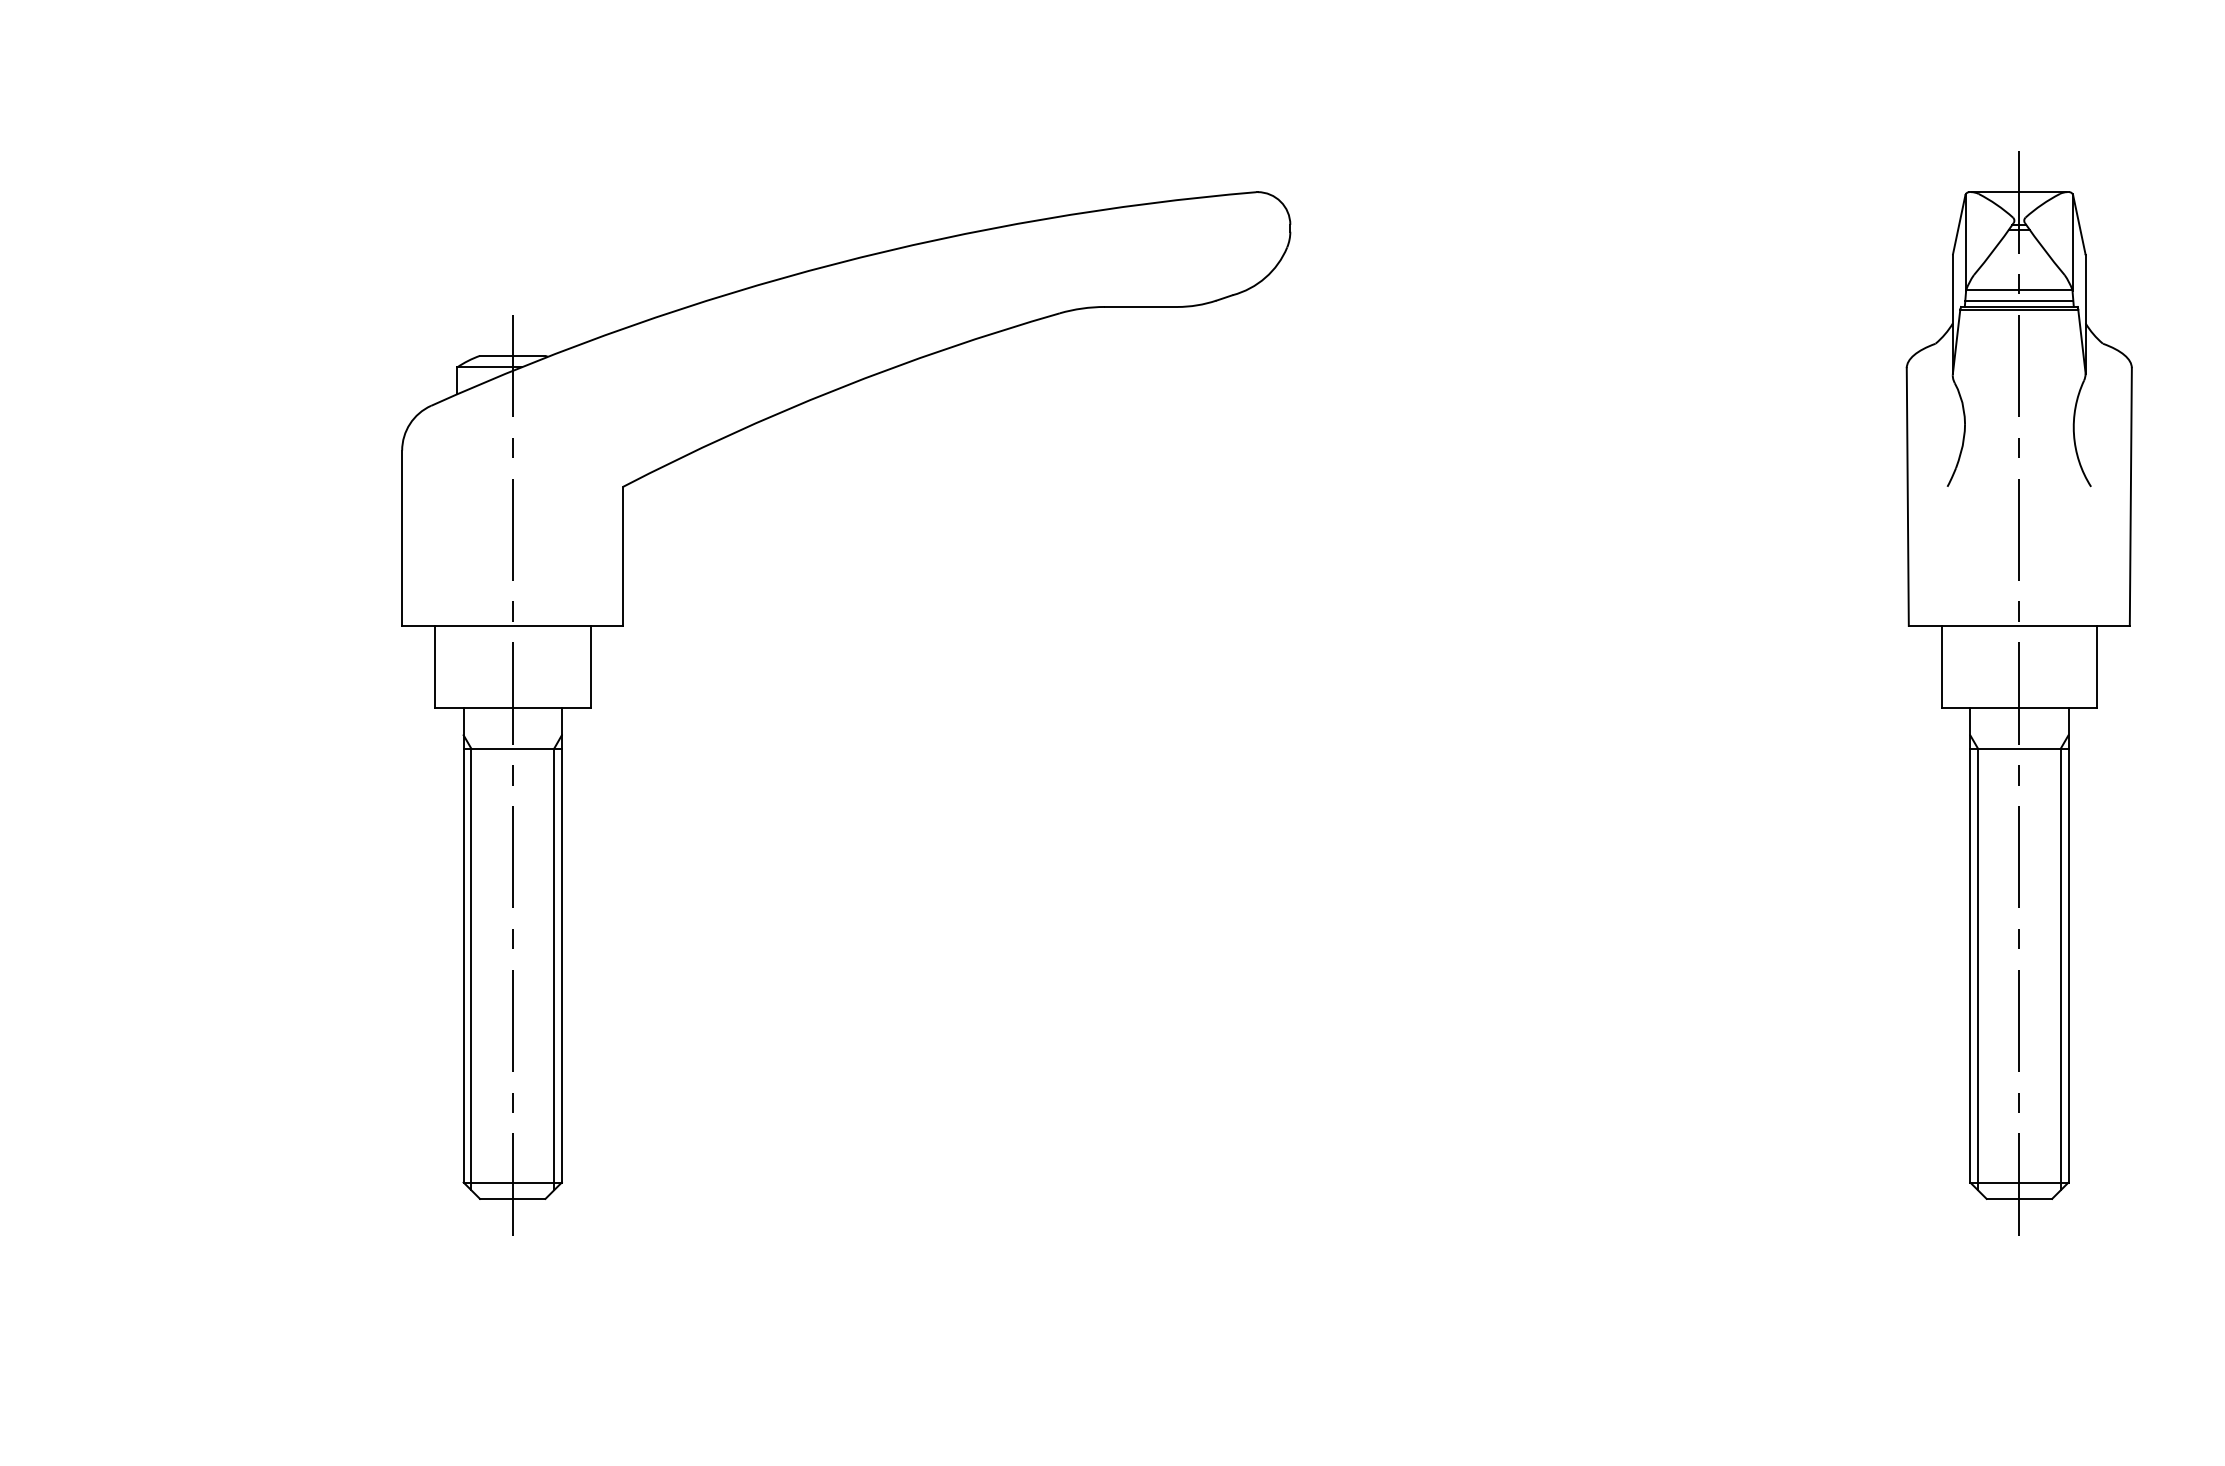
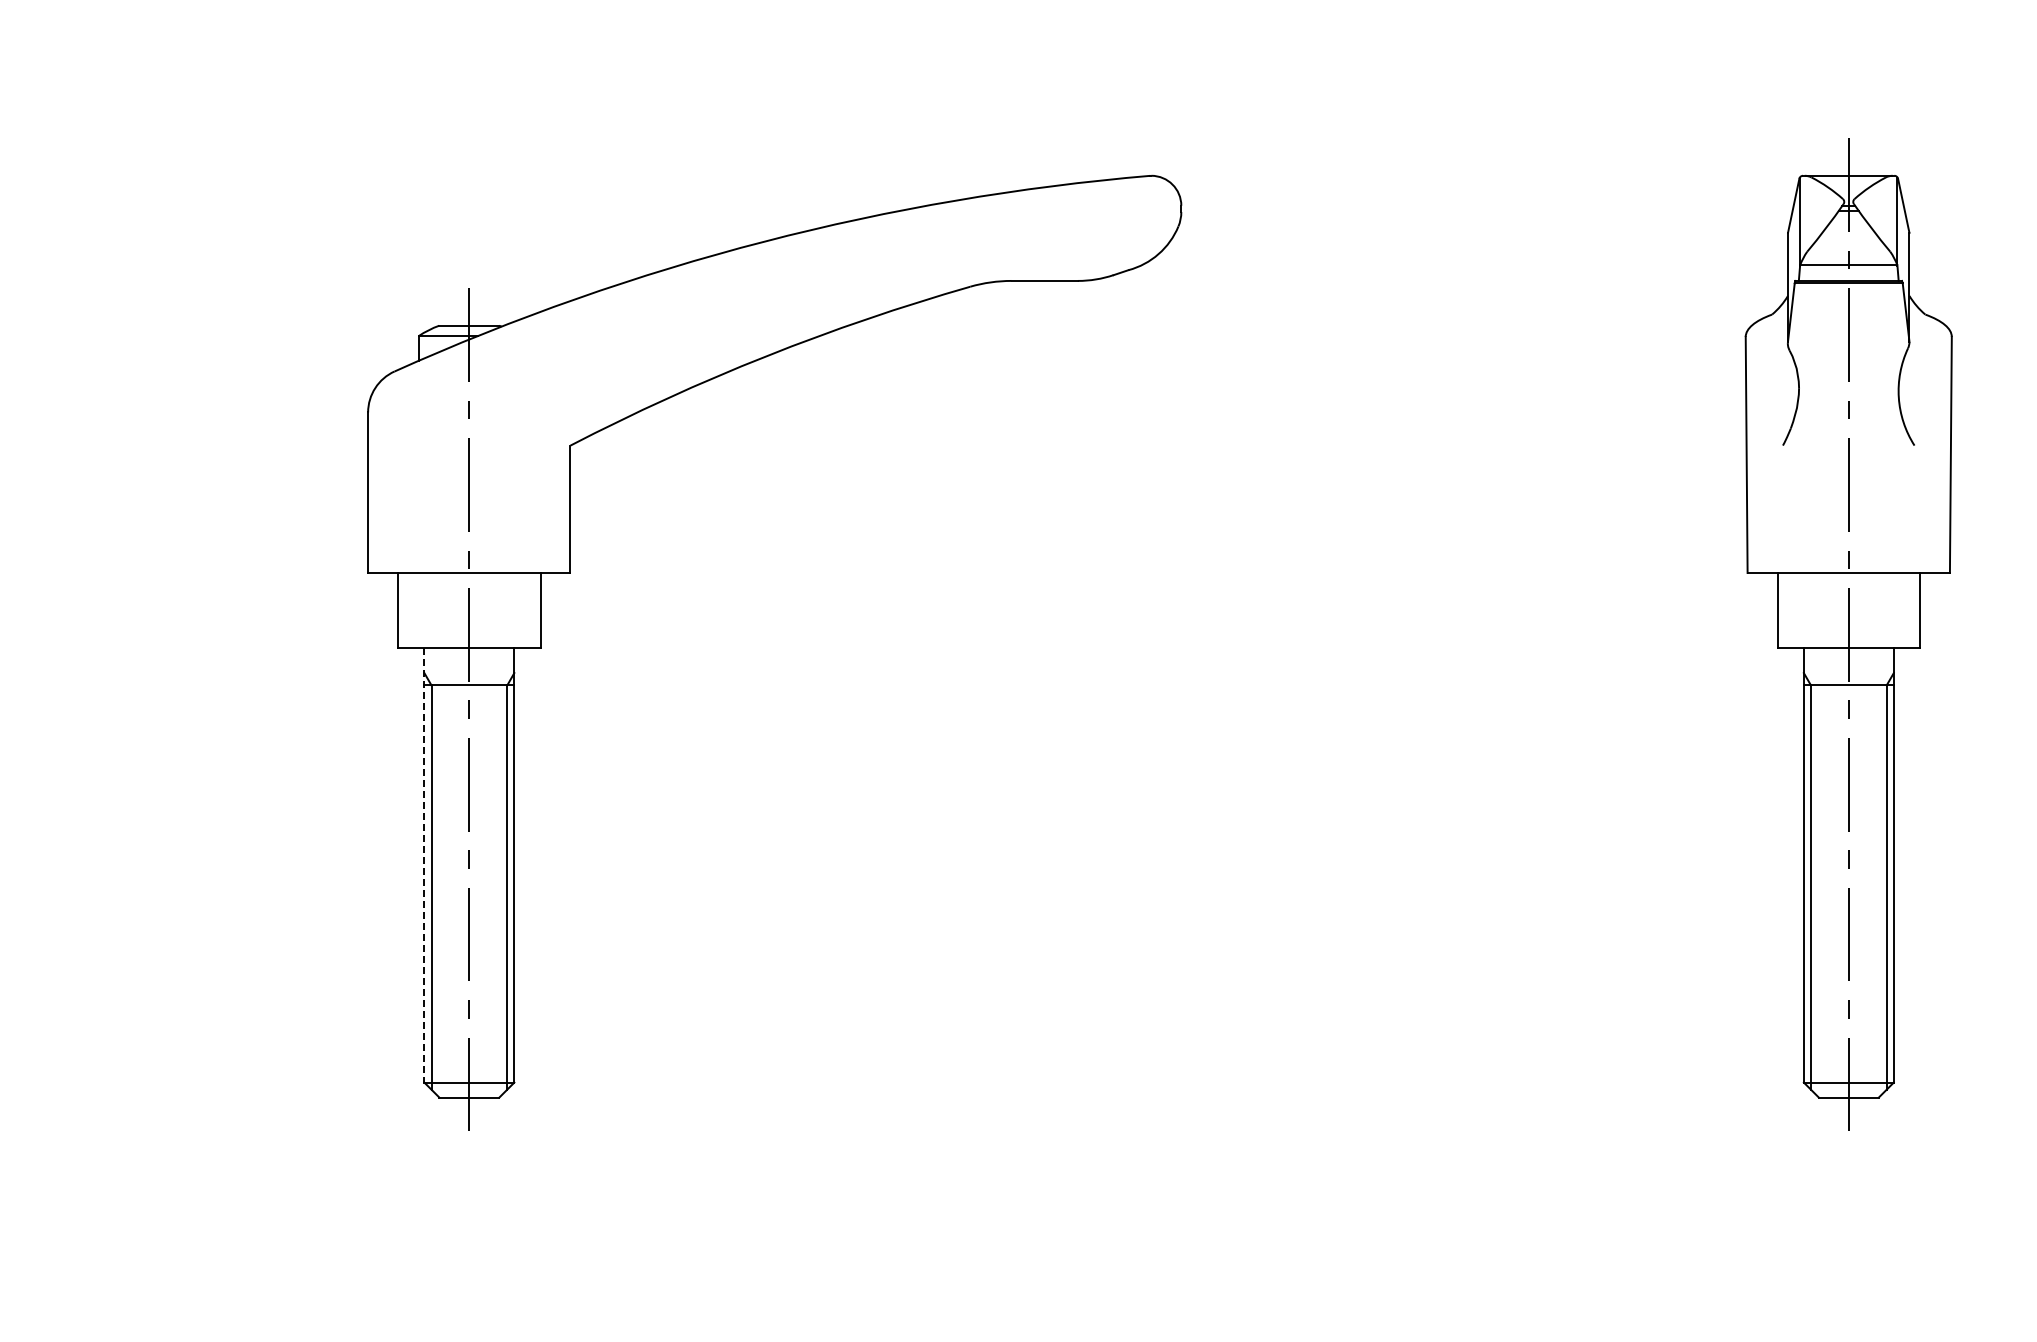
line: (2019, 301) -> (1848, 275), removed
line: (463, 945) -> (424, 865), solid -> dashed

